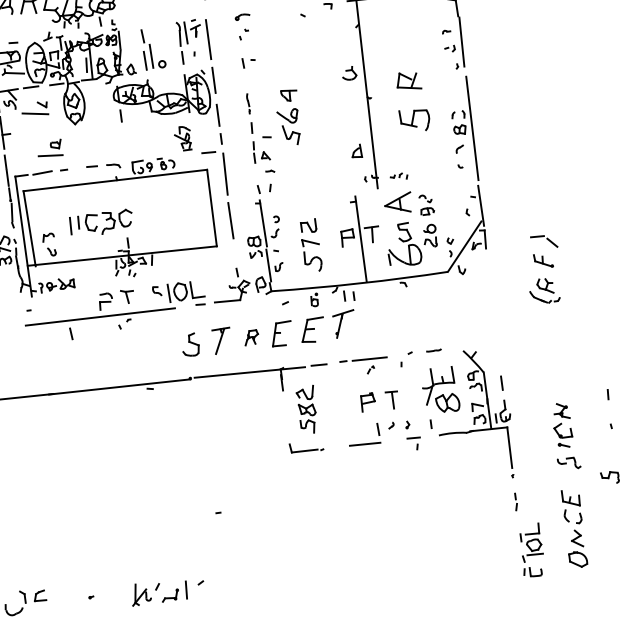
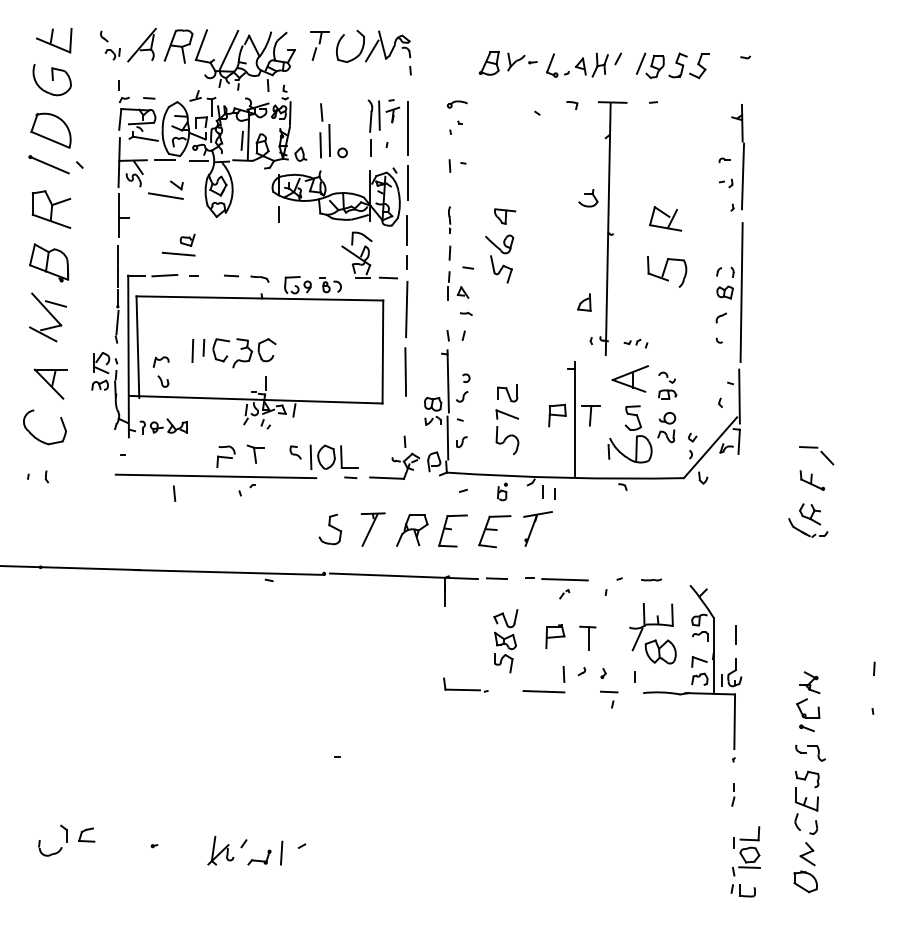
part: (182, 138) -> (356, 254), size x1.43
part: (251, 337) -> (412, 530), size x1.67
part: (307, 410) -> (505, 641), moved
part: (609, 478) -> (806, 779), moved

